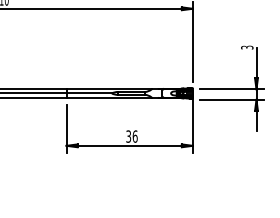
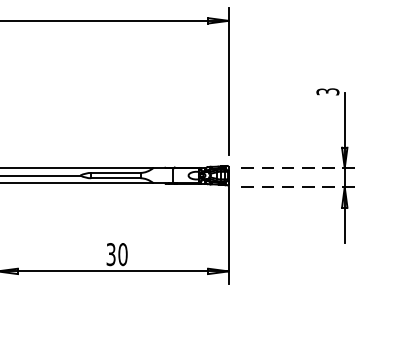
line: (231, 89) -> (299, 168), solid -> dashed
line: (231, 99) -> (299, 186), solid -> dashed
text: (134, 136) -> (121, 254), 36 -> 30

